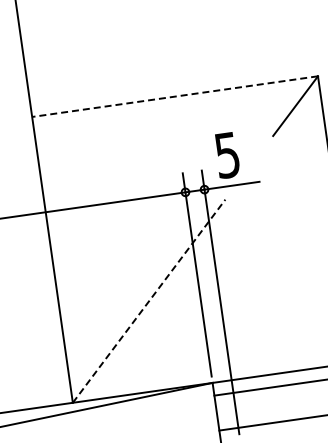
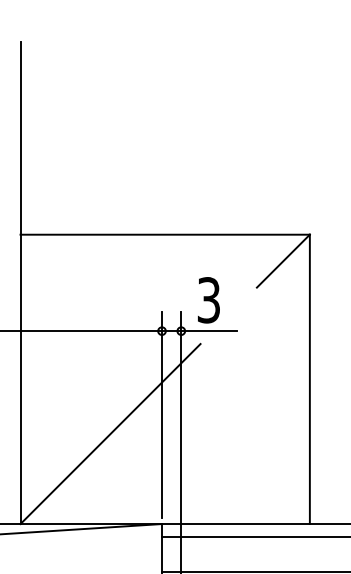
line: (175, 96) -> (165, 234), dashed -> solid
text: (226, 154) -> (208, 299), 5 -> 3
line: (148, 300) -> (110, 433), dashed -> solid

